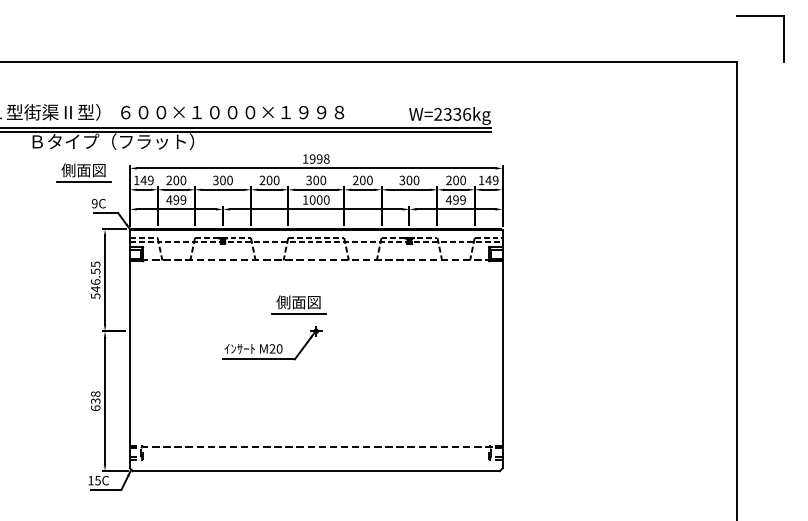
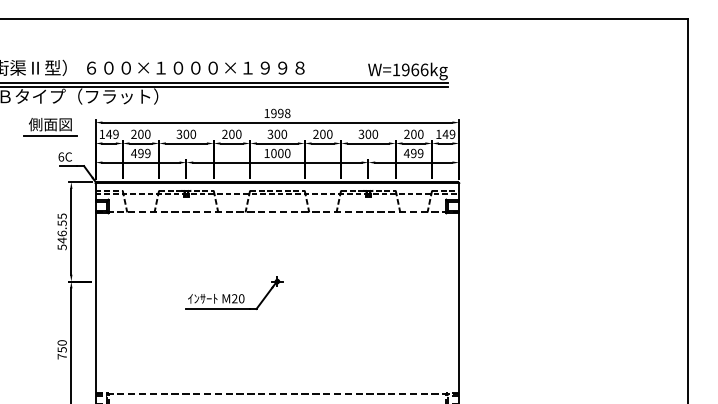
text: (447, 113) -> (405, 69), W=2336kg -> W=1966kg
text: (94, 203) -> (61, 156), 9C -> 6C
part: (298, 304) -> (260, 255), removed
text: (95, 401) -> (62, 350), 638 -> 750

